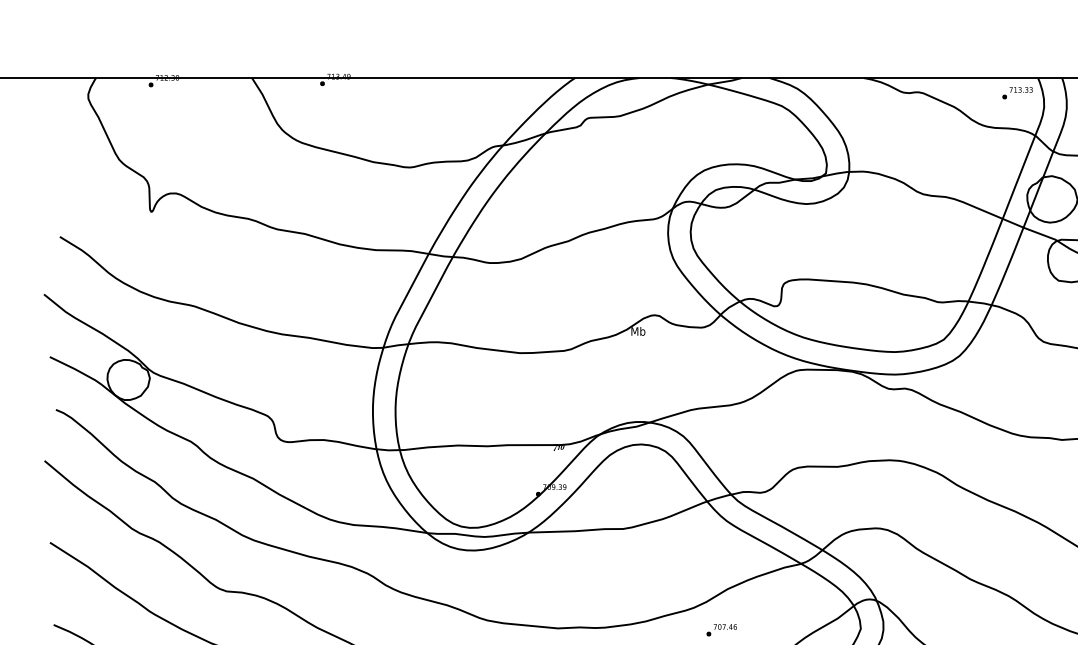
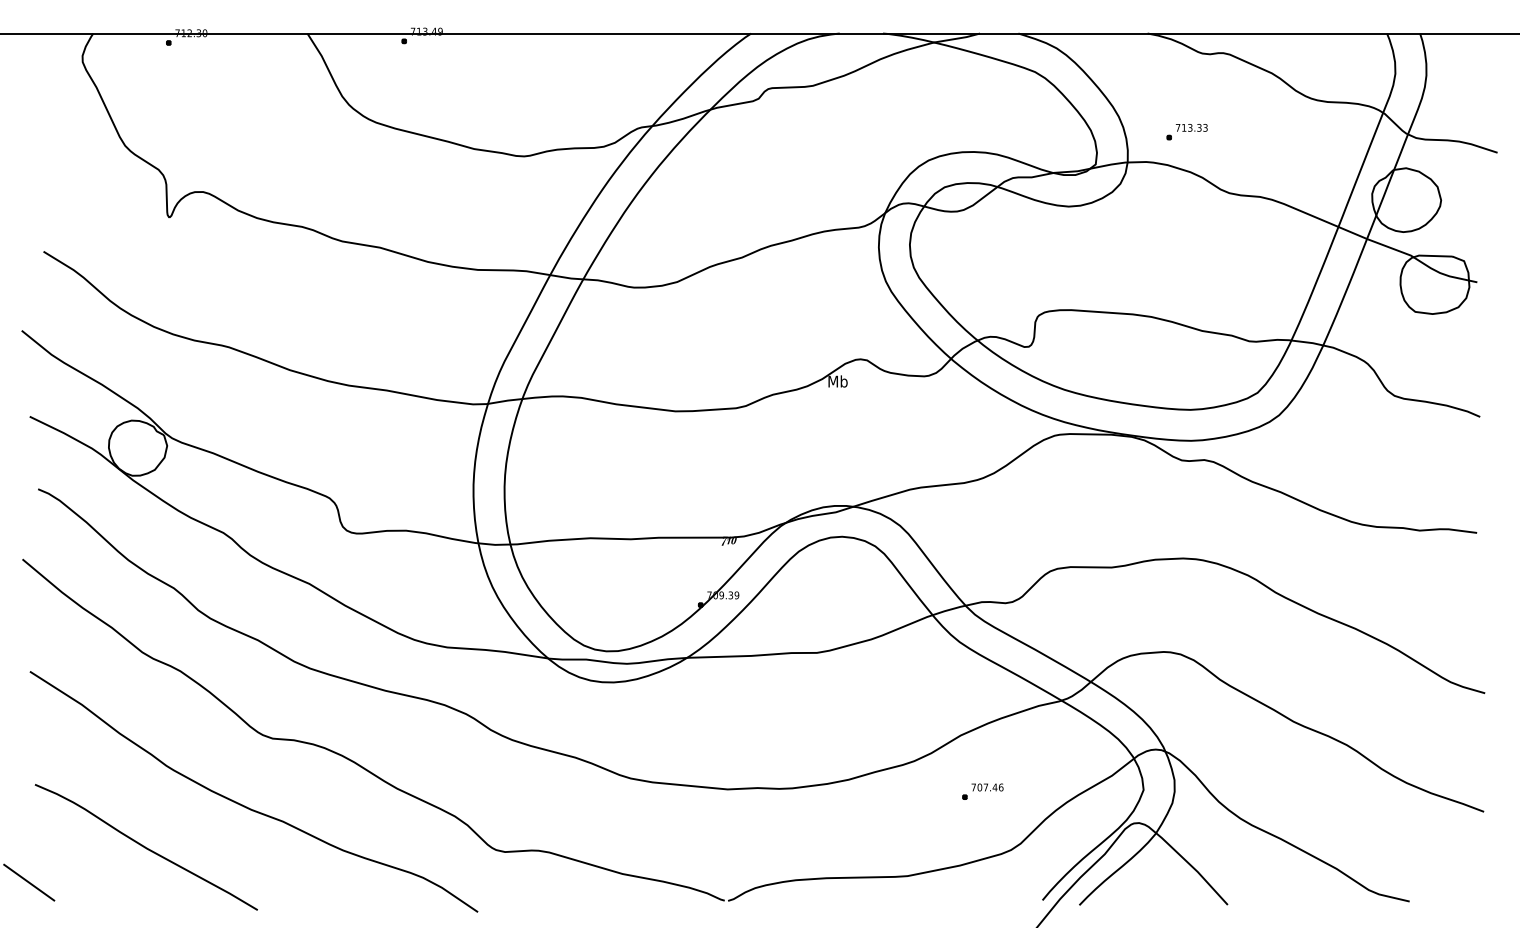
part: (1017, 93) -> (1186, 132), moved
part: (721, 629) -> (982, 791), moved

